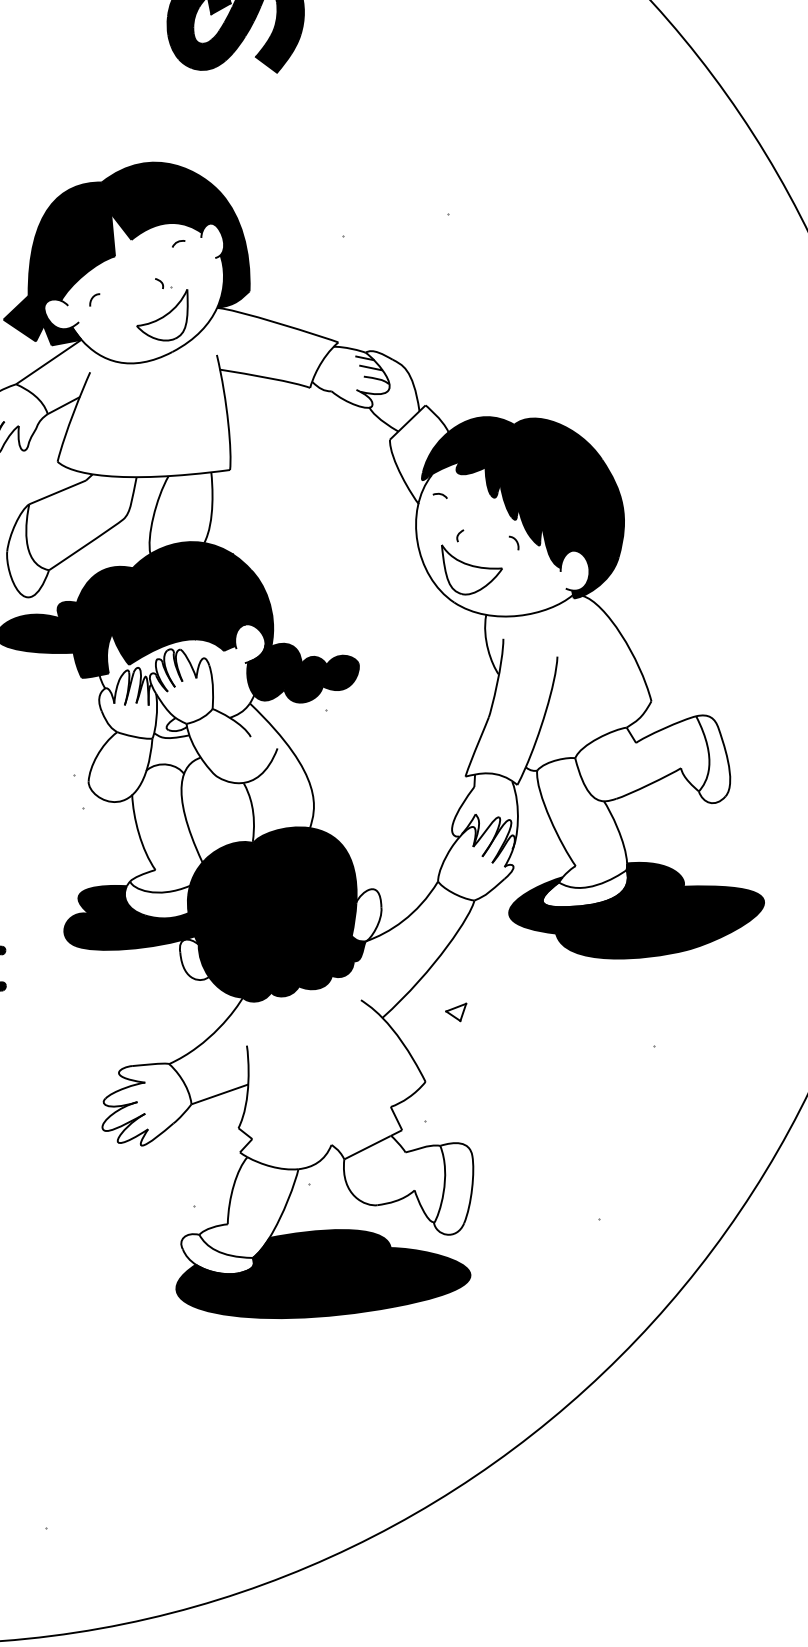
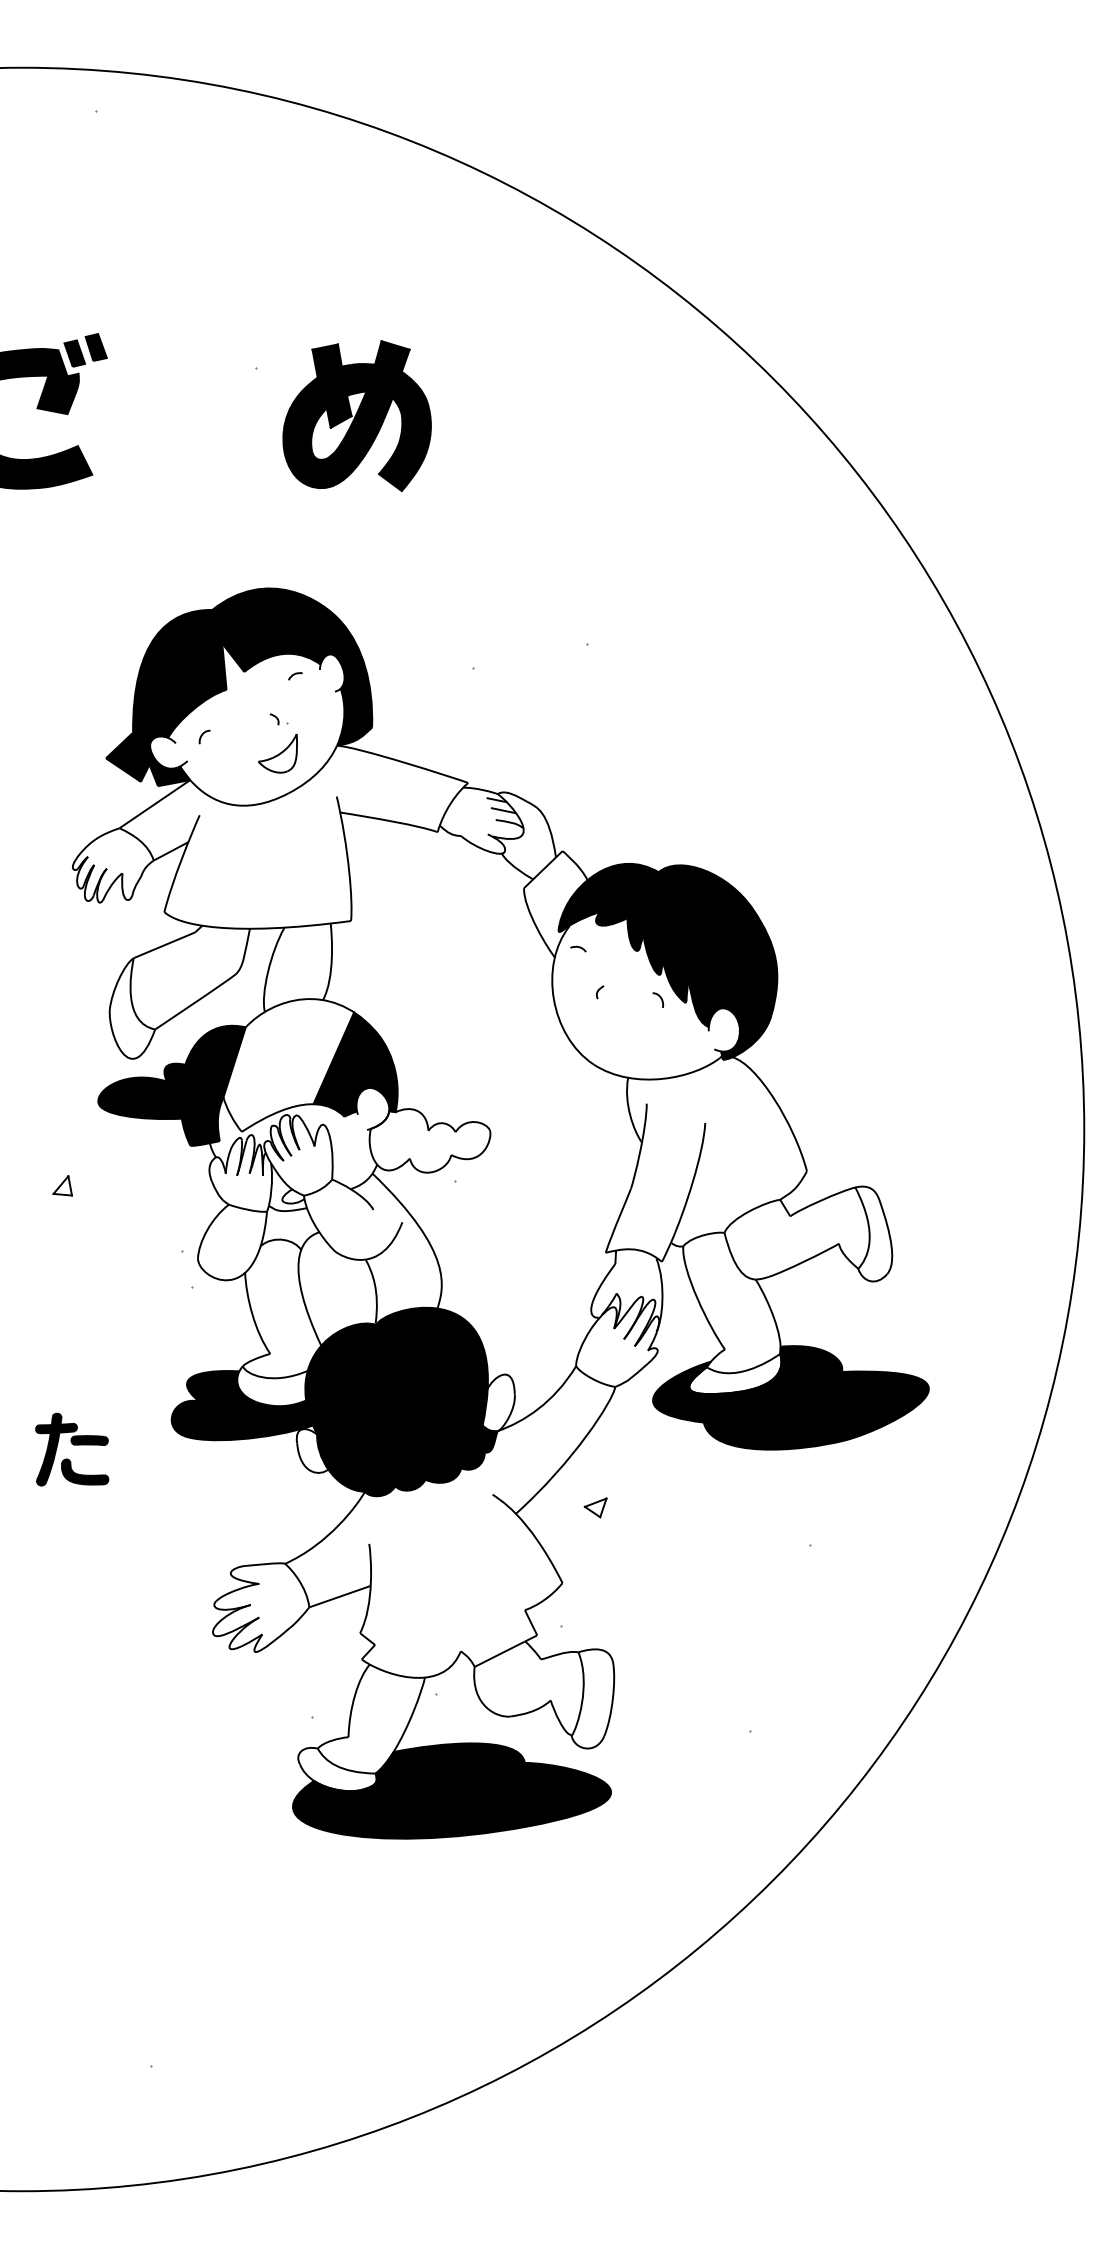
part: (162, 315) -> (277, 753), size x0.7
part: (471, 569) -> (612, 1028), removed
fill: (172, 603) -> (288, 1065), removed
fill: (302, 672) -> (429, 1140), removed

